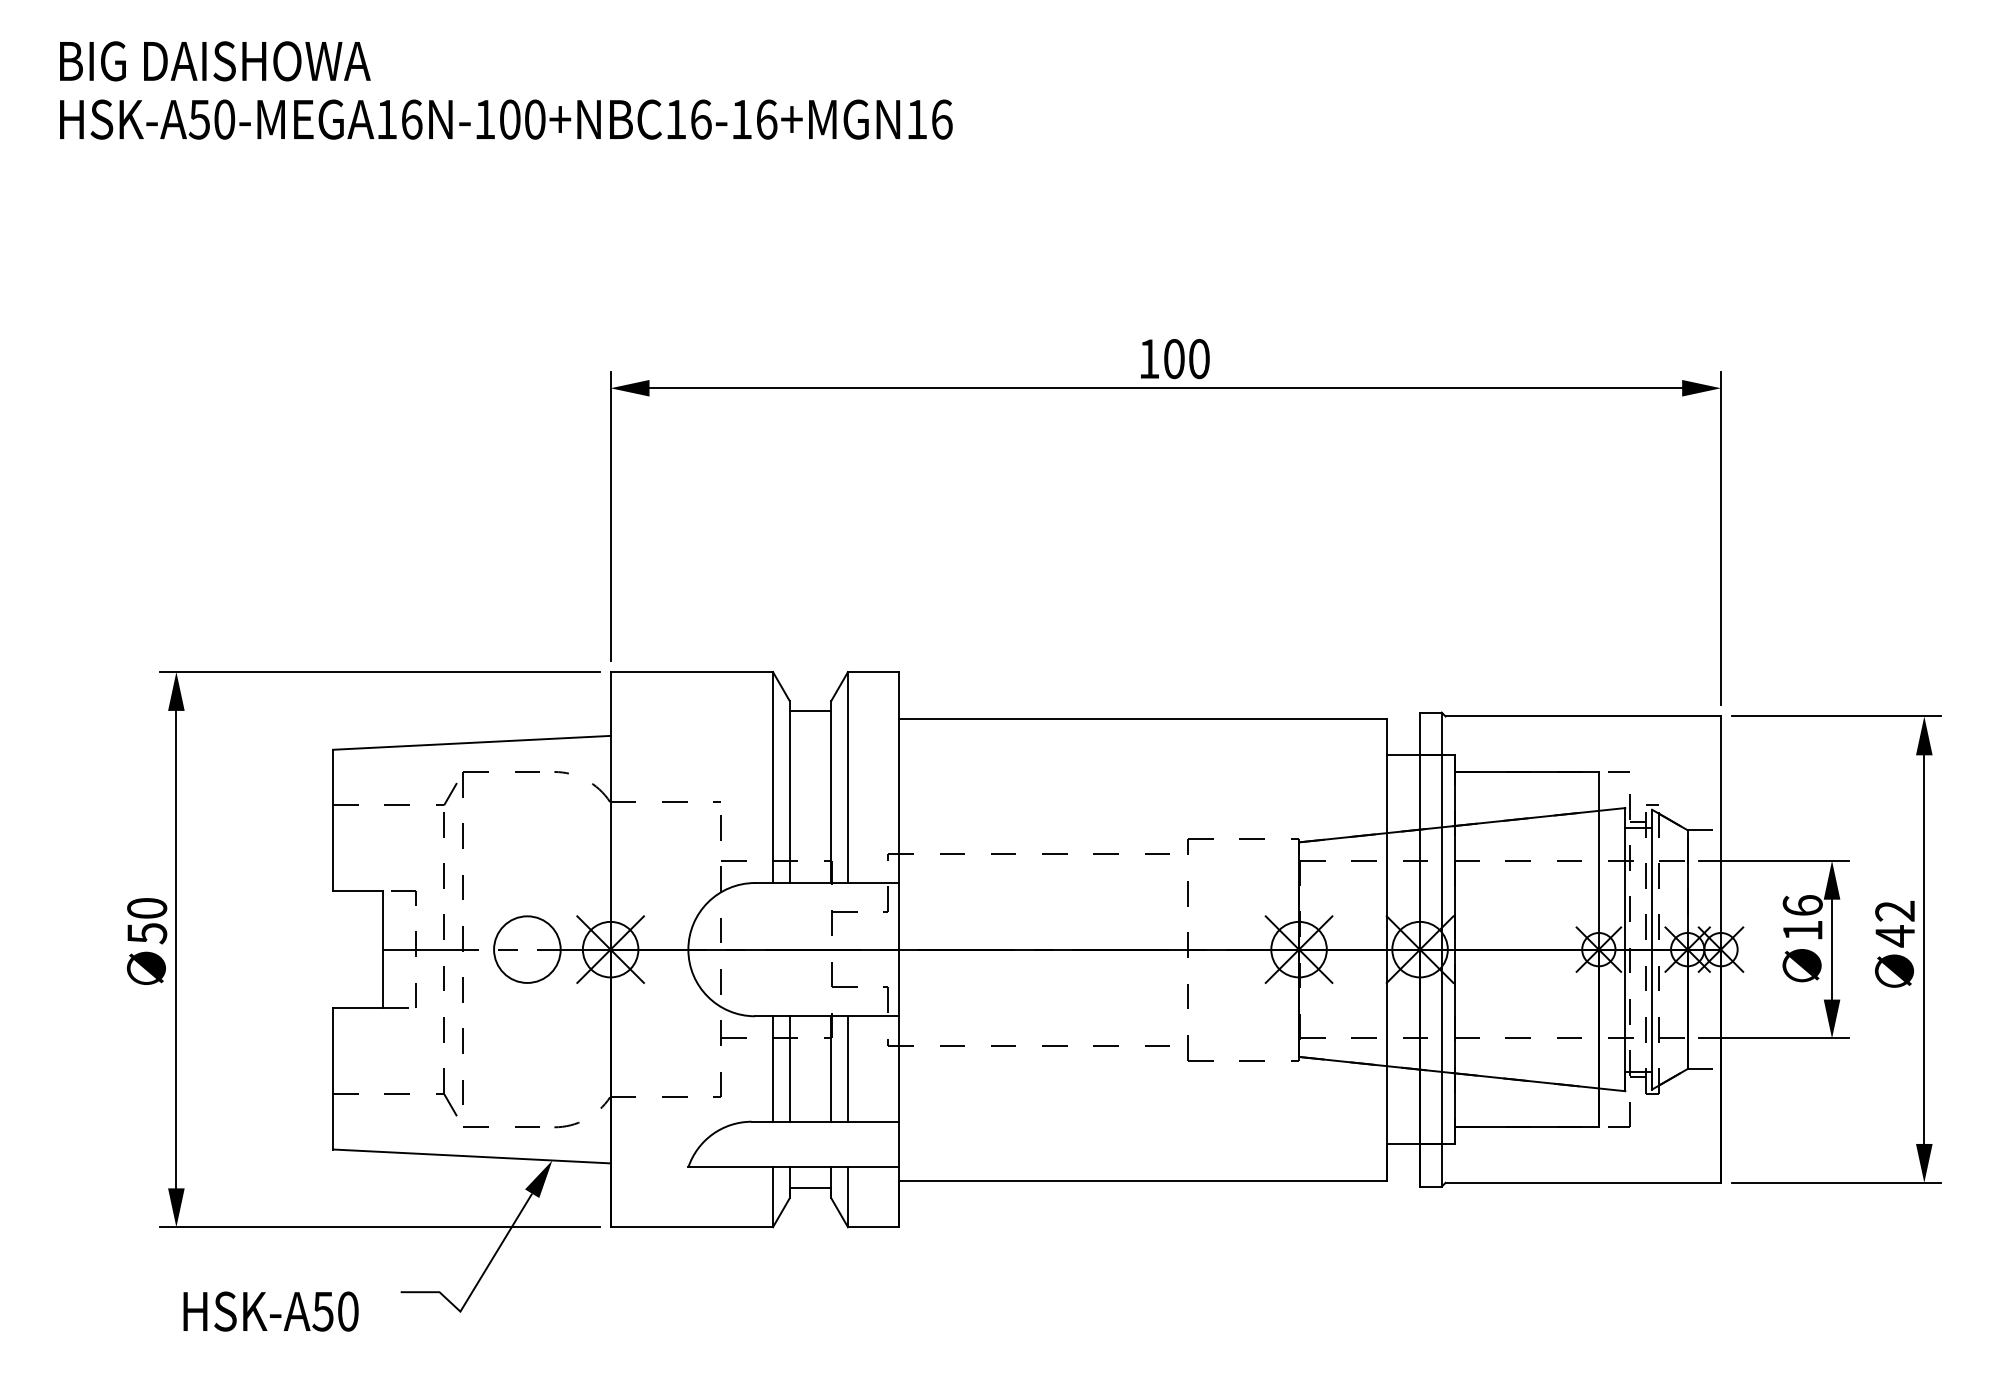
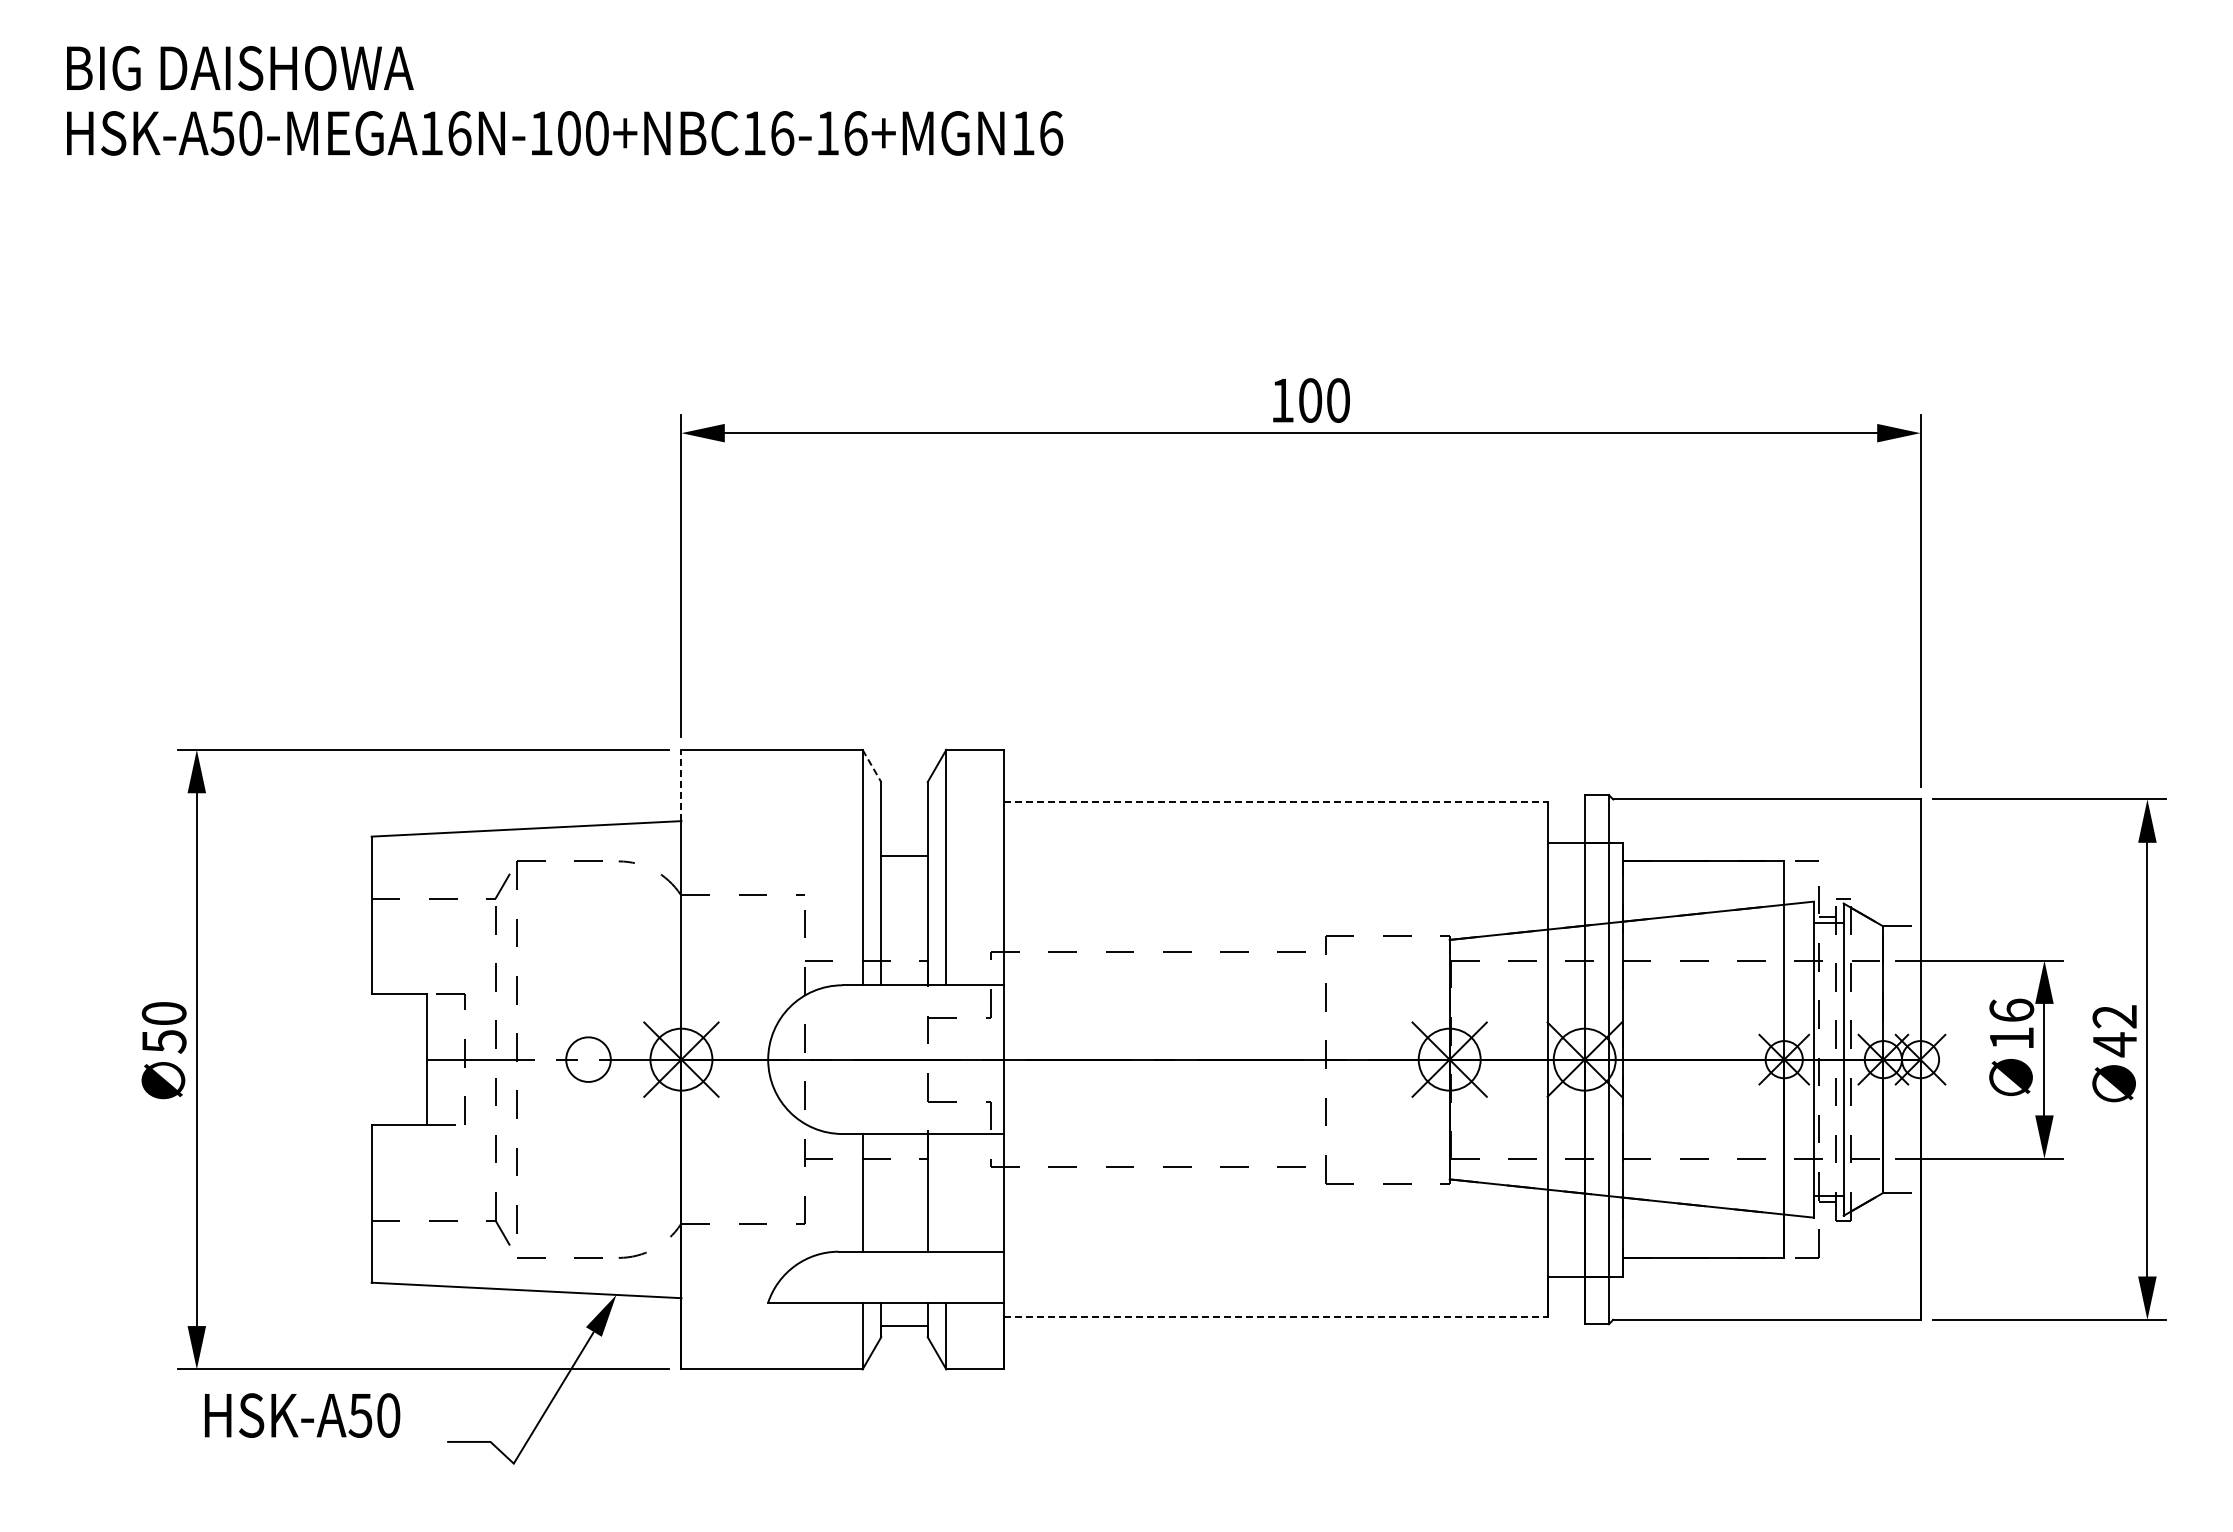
line: (780, 686) -> (871, 766), solid -> dashed
line: (610, 703) -> (681, 785), solid -> dashed
line: (810, 711) -> (904, 856), moved
line: (1142, 718) -> (1275, 801), solid -> dashed
circle: (527, 949) -> (588, 1059), size x0.6
line: (789, 1068) -> (881, 1192), removed
line: (848, 1068) -> (946, 1192), removed
line: (1142, 1180) -> (1275, 1317), solid -> dashed
text: (271, 1311) -> (302, 1415), moved

